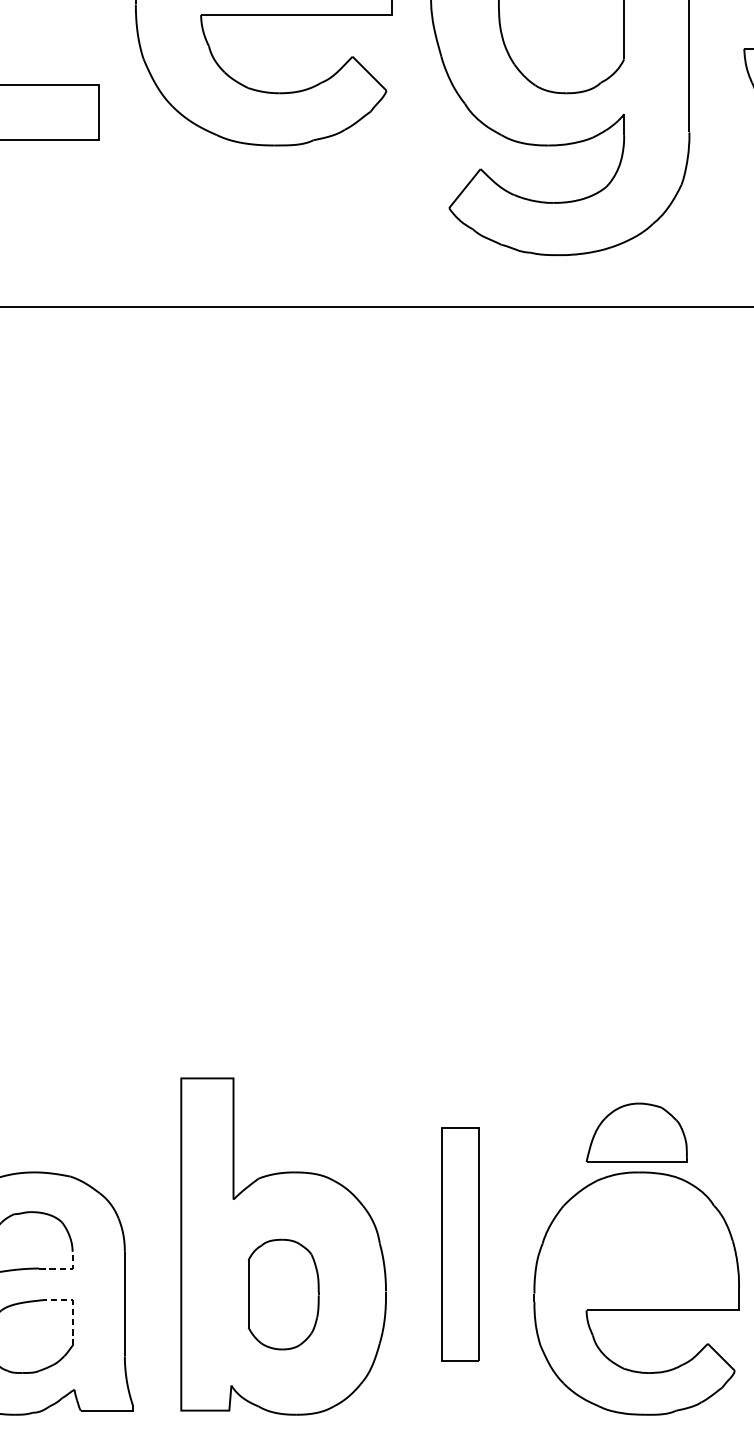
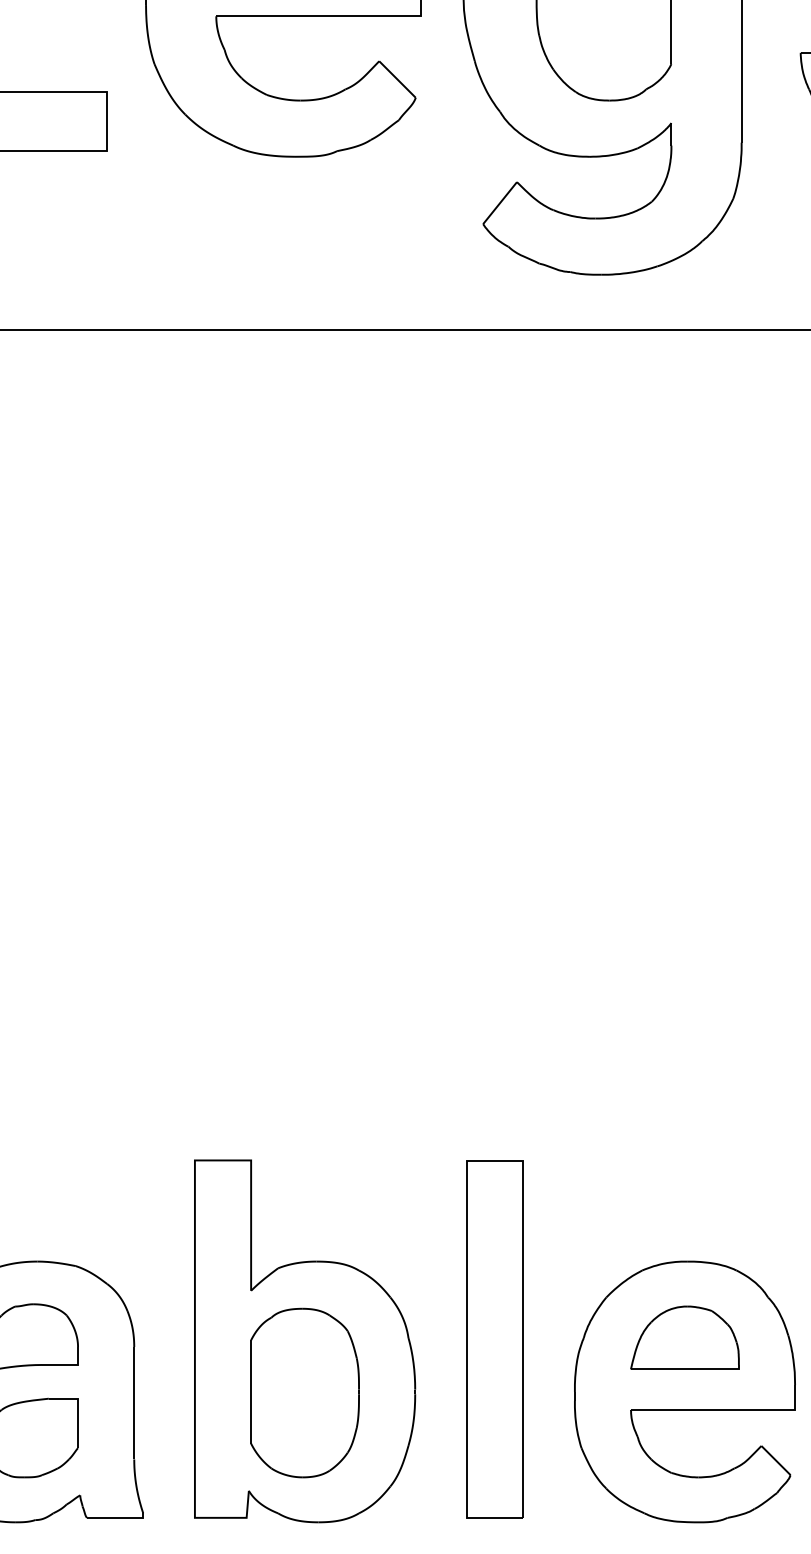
part: (636, 1132) -> (684, 1337), moved
part: (459, 1244) -> (494, 1339), size x1.43
line: (65, 1268) -> (70, 1364), dashed -> solid
part: (283, 1294) -> (304, 1392), size x1.43
line: (73, 1308) -> (78, 1407), dashed -> solid

